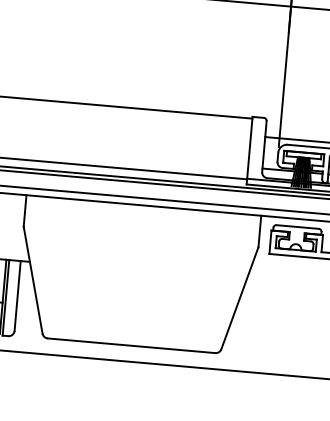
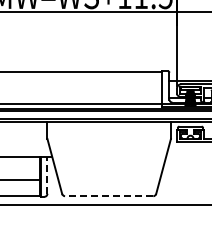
line: (17, 294) -> (47, 174), solid -> dashed
line: (130, 346) -> (108, 196), solid -> dashed

